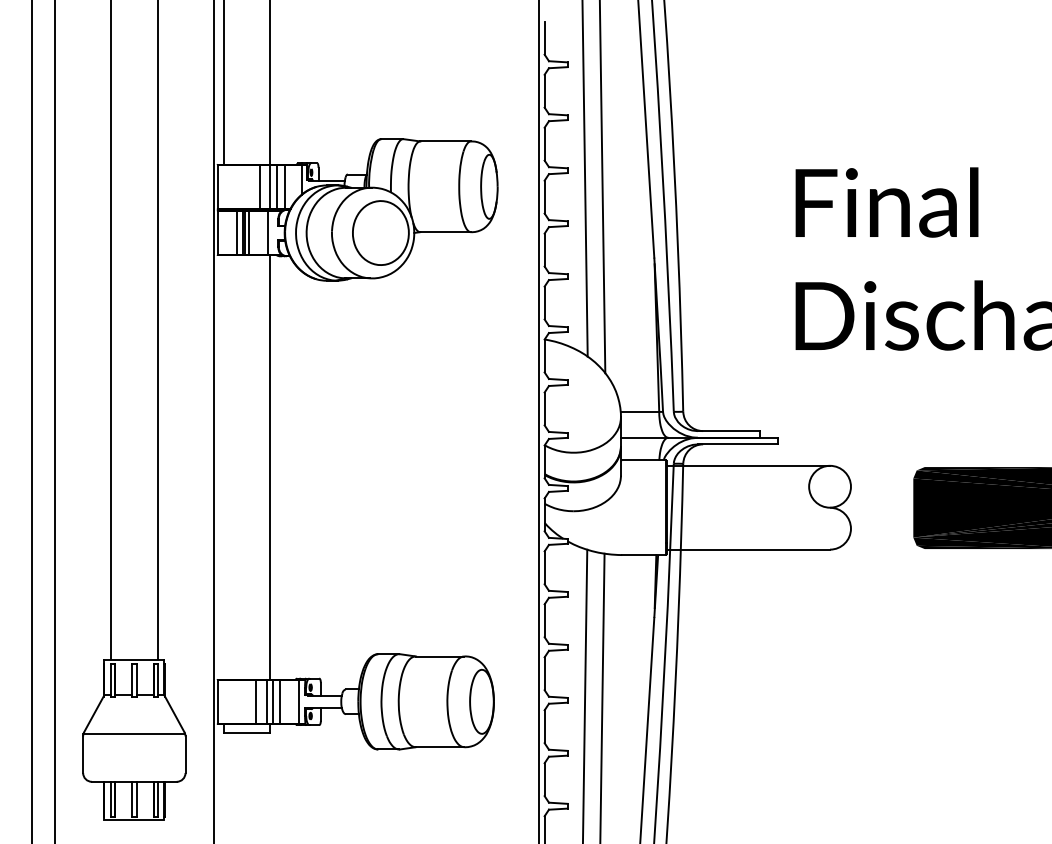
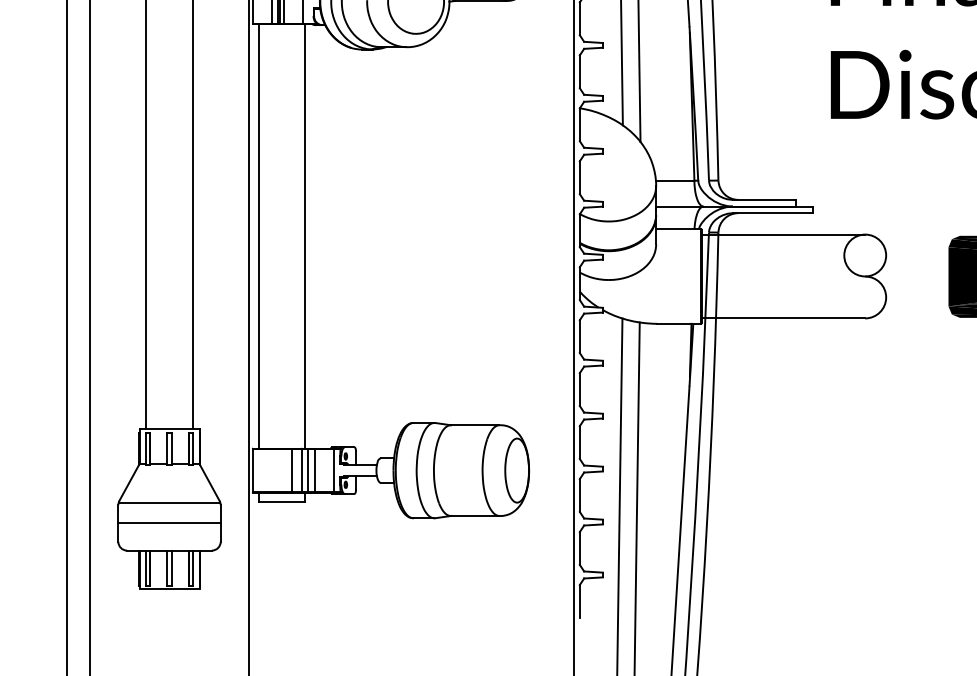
line: (223, 467) -> (258, 236), added
line: (134, 754) -> (169, 523), added

